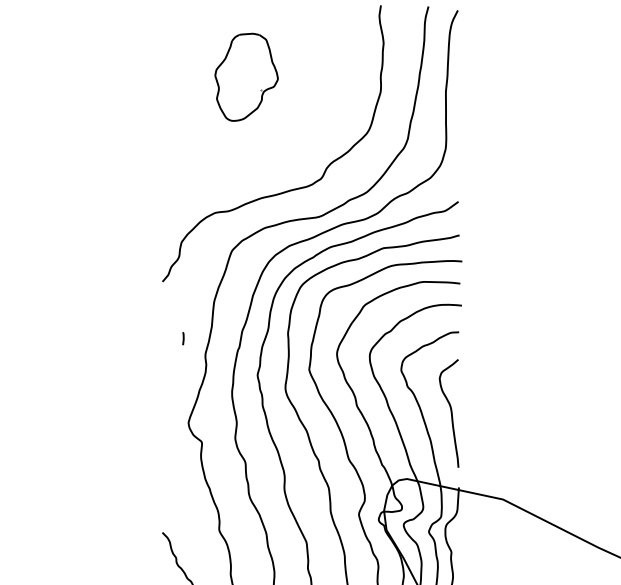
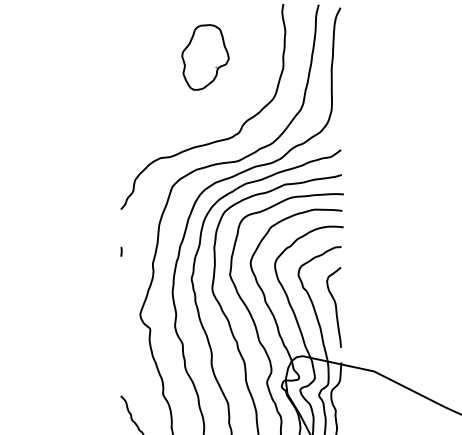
part: (246, 77) -> (205, 57), moved
curve: (183, 338) -> (121, 251), moved

